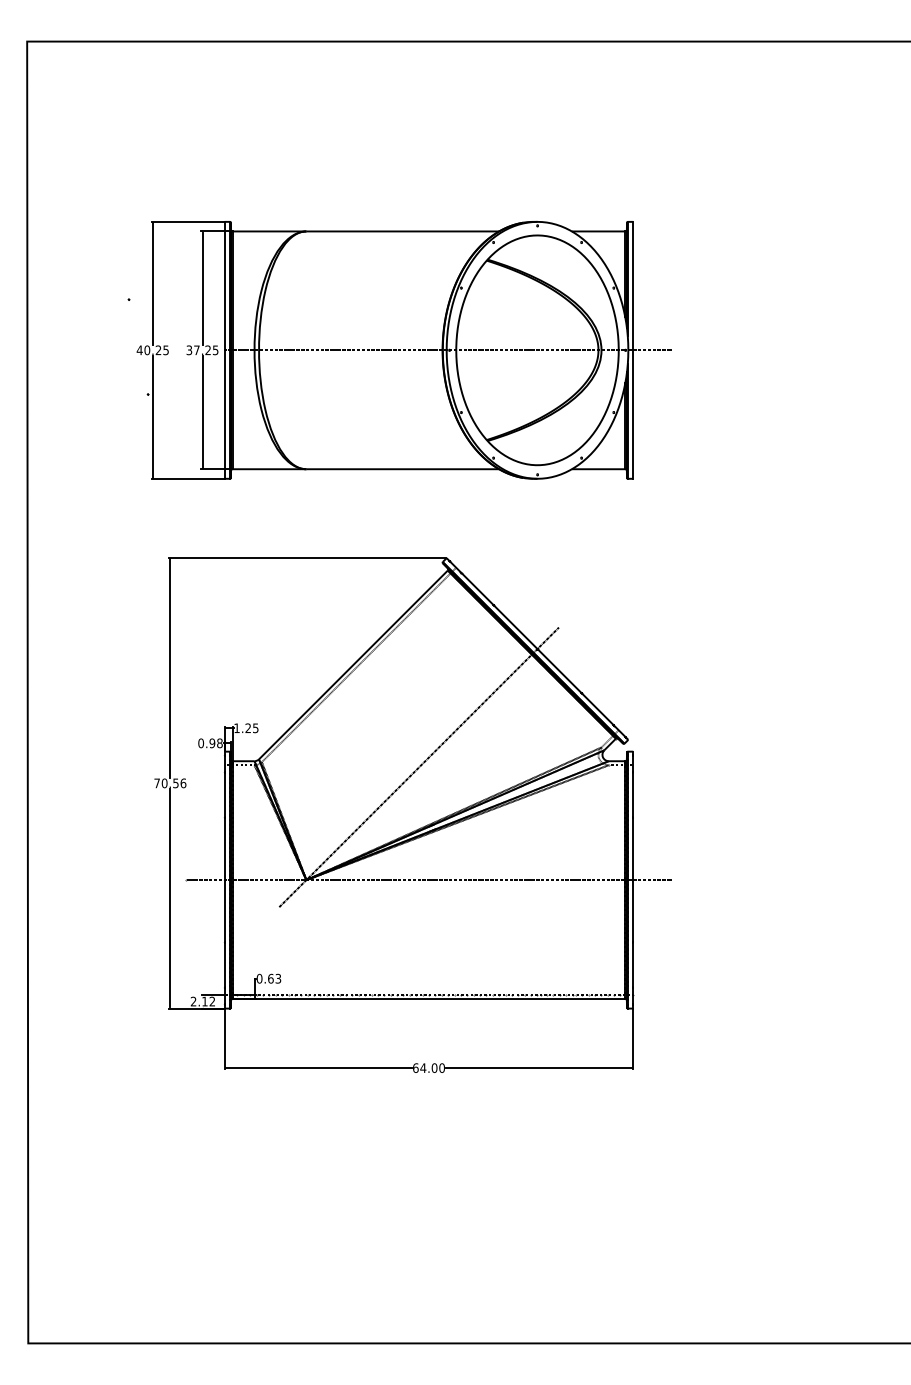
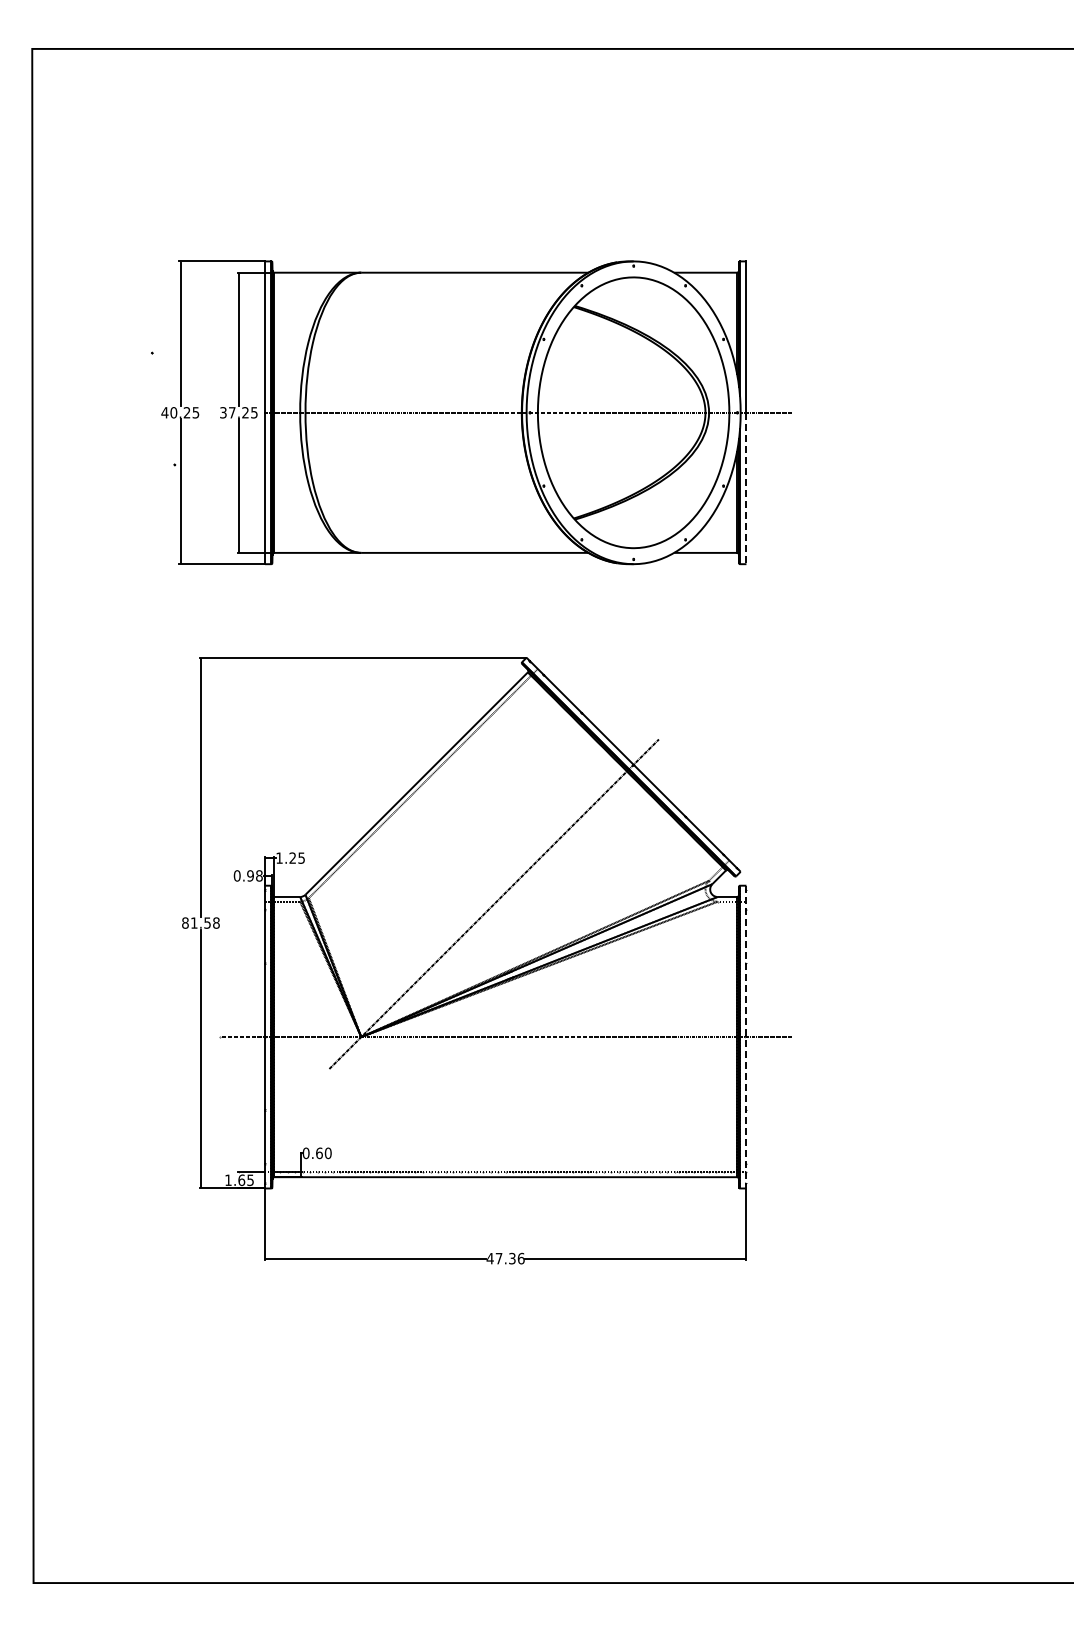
line: (633, 414) -> (746, 488), solid -> dashed
text: (169, 782) -> (200, 922), 70.56 -> 81.58
line: (633, 880) -> (746, 1037), solid -> dashed
text: (277, 978) -> (327, 1153), 0.63 -> 0.60
text: (203, 1001) -> (239, 1180), 2.12 -> 1.65
text: (428, 1068) -> (505, 1258), 64.00 -> 47.36

